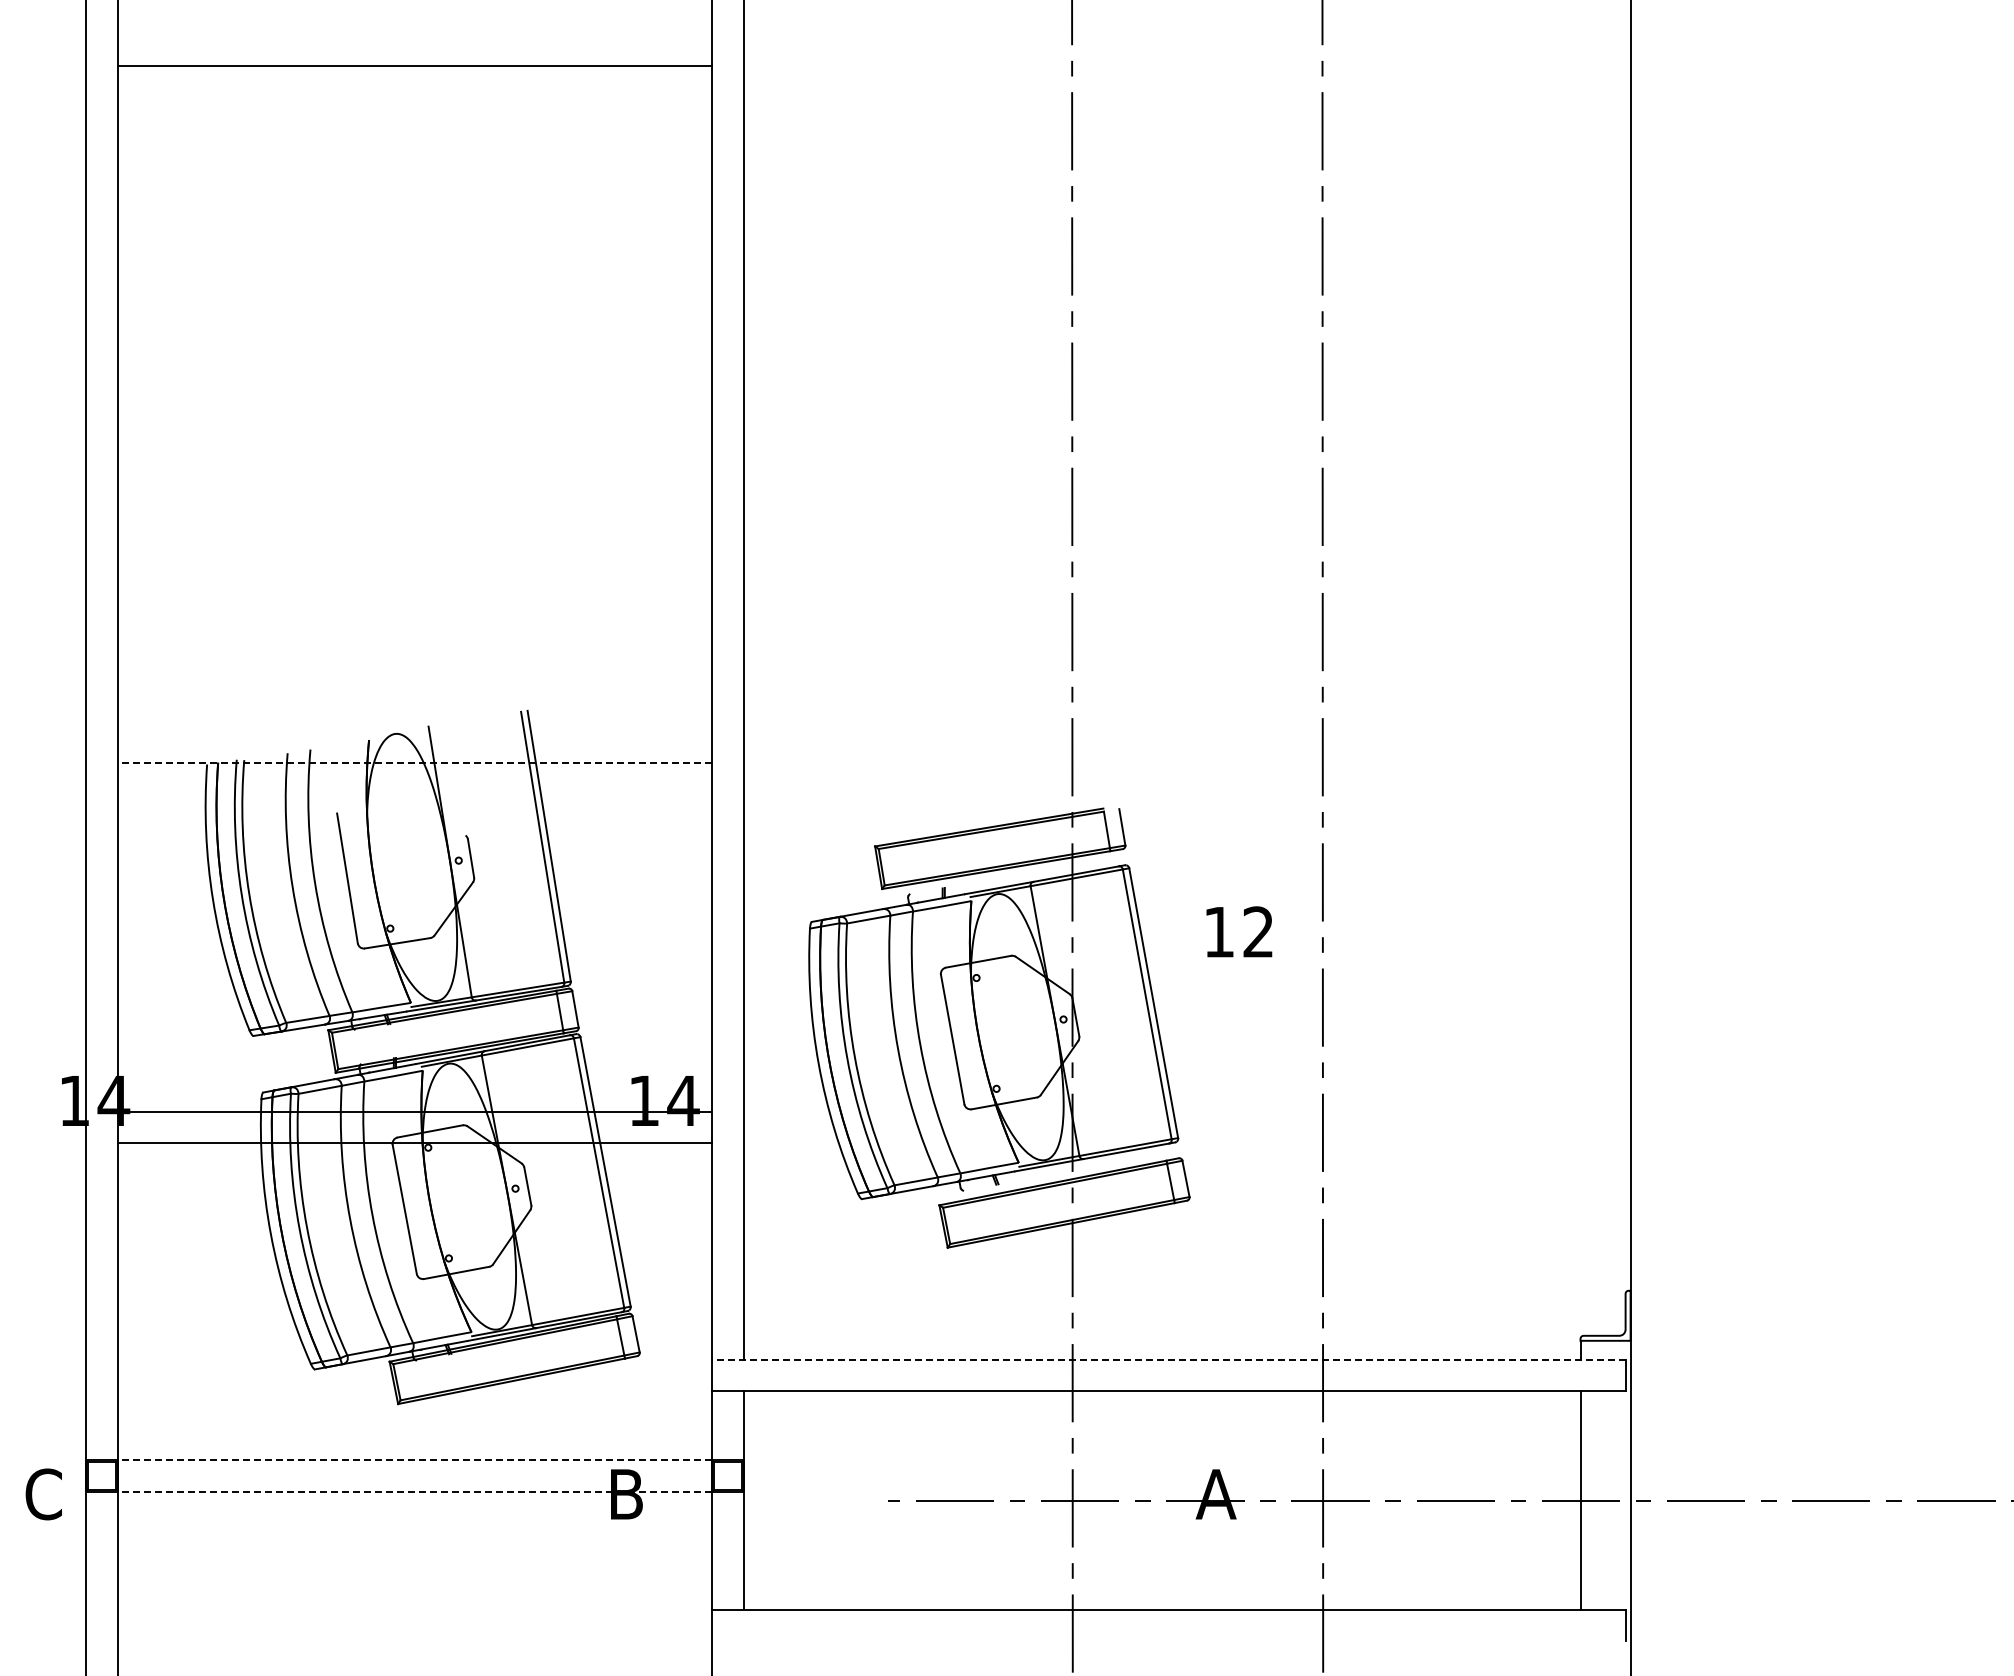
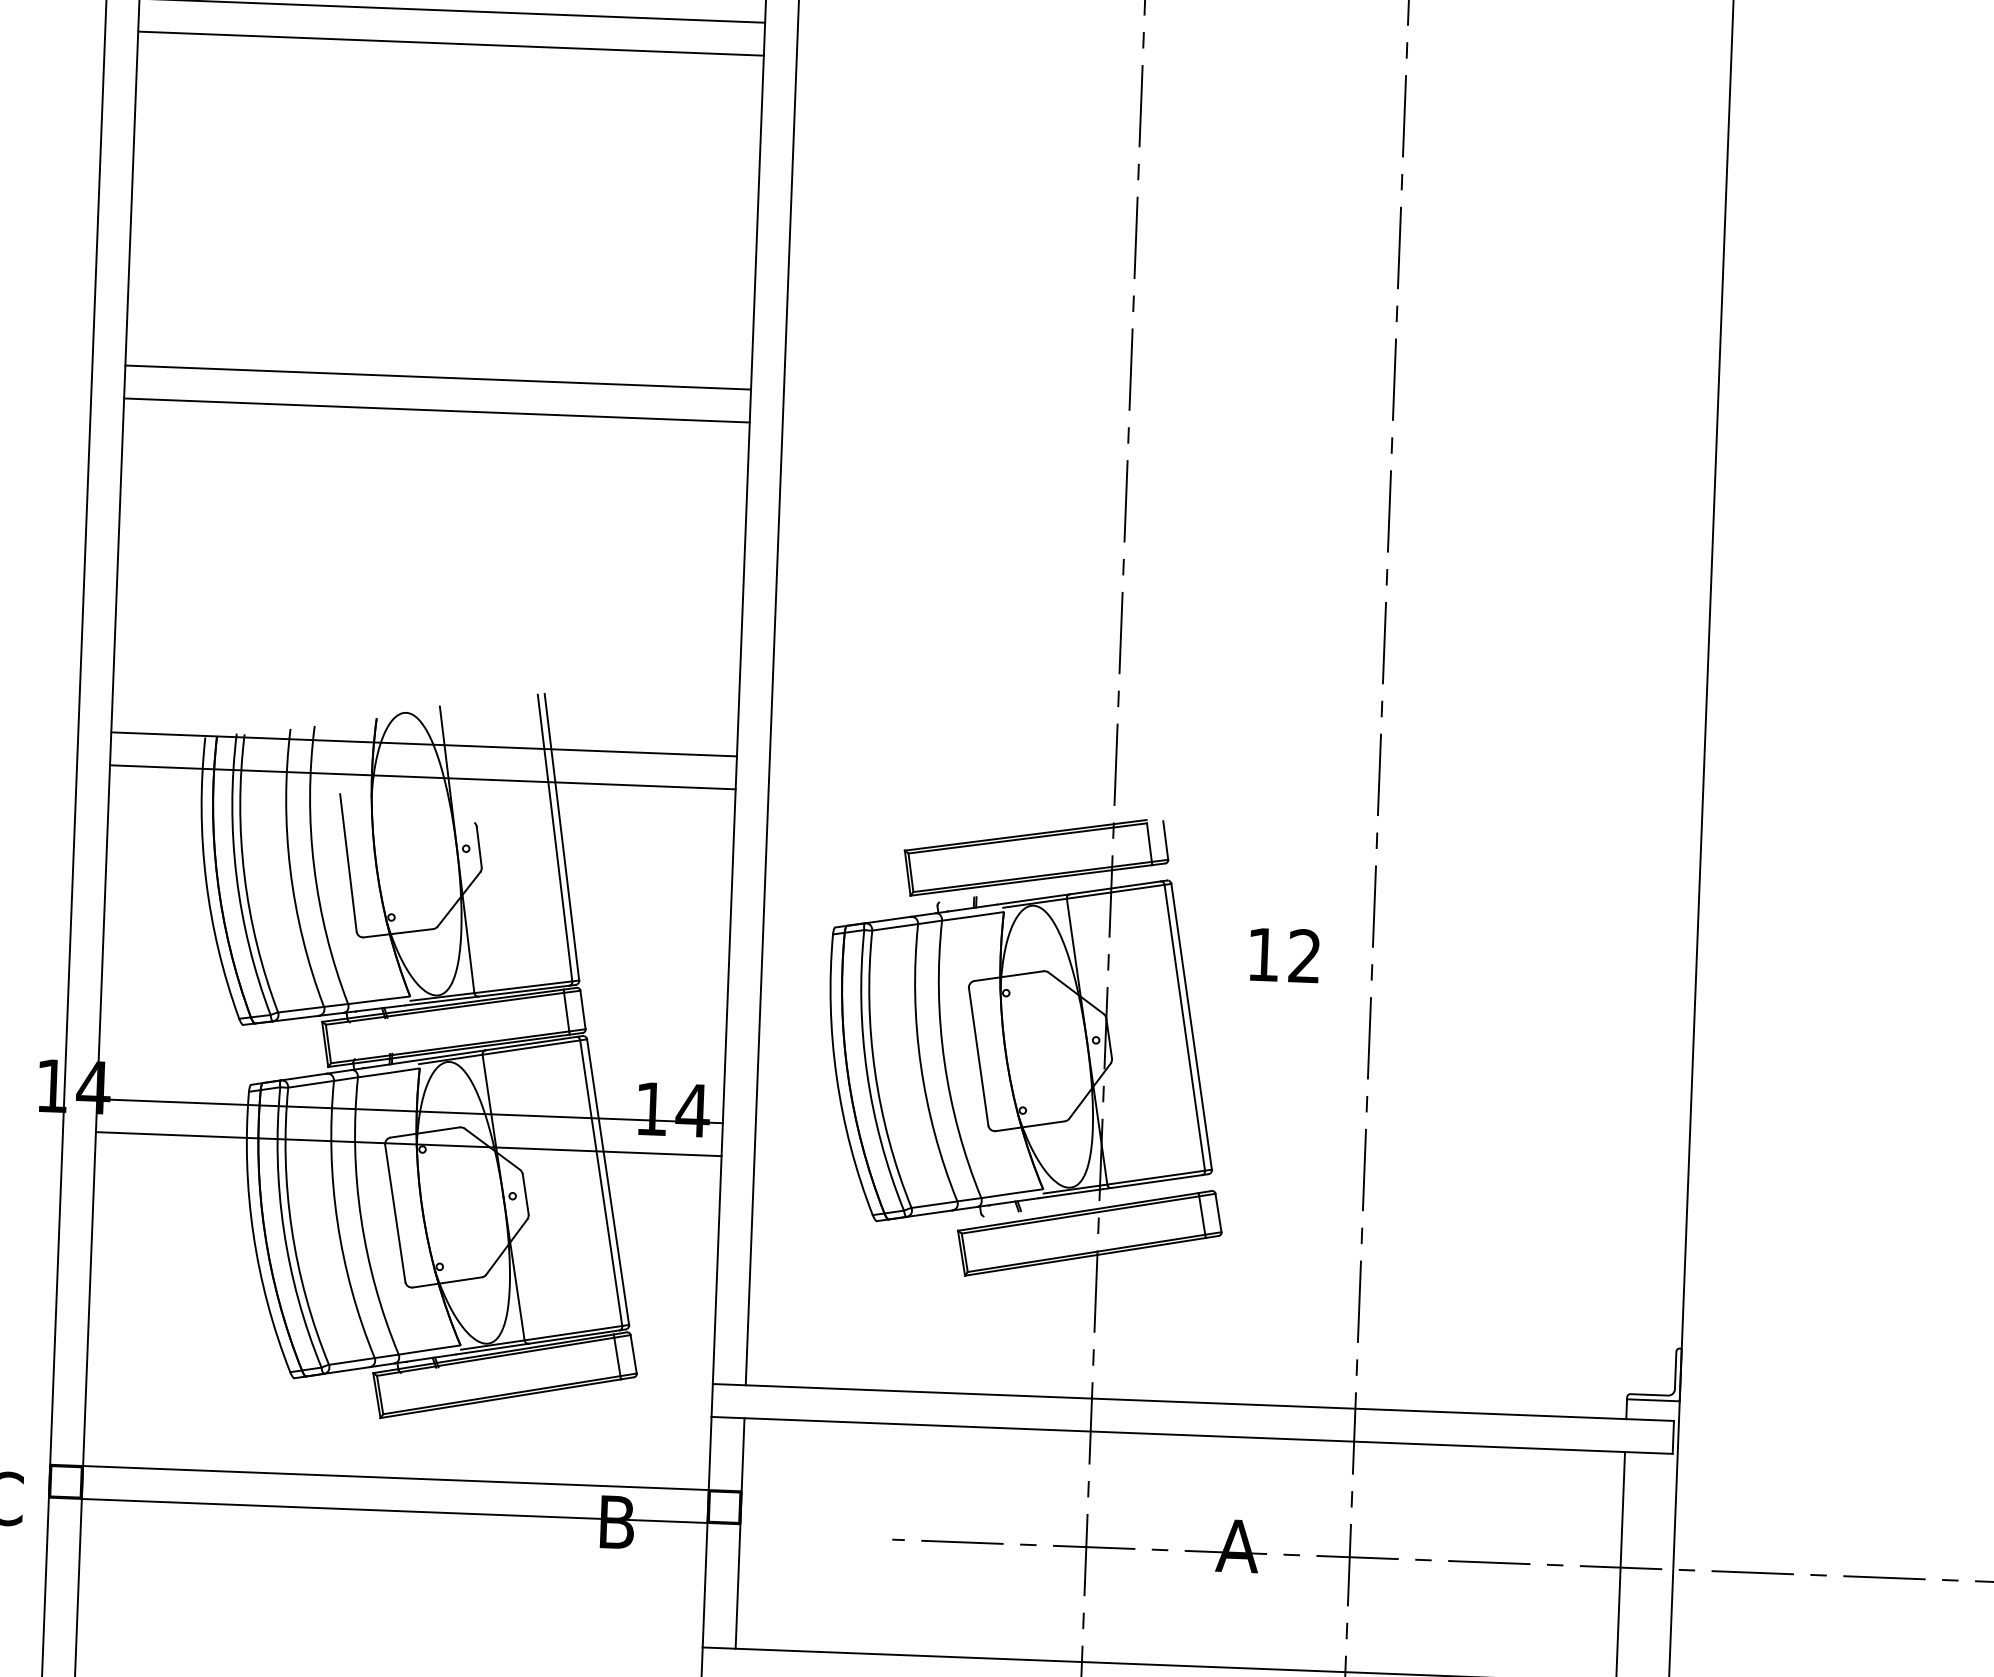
line: (414, 97) -> (450, 44), added
line: (414, 414) -> (437, 377), added
line: (414, 445) -> (436, 410), added
line: (414, 763) -> (423, 744), dashed -> solid
line: (414, 794) -> (422, 777), added
line: (1169, 1359) -> (1193, 1402), dashed -> solid
line: (414, 1460) -> (395, 1478), dashed -> solid
line: (414, 1491) -> (394, 1510), dashed -> solid

